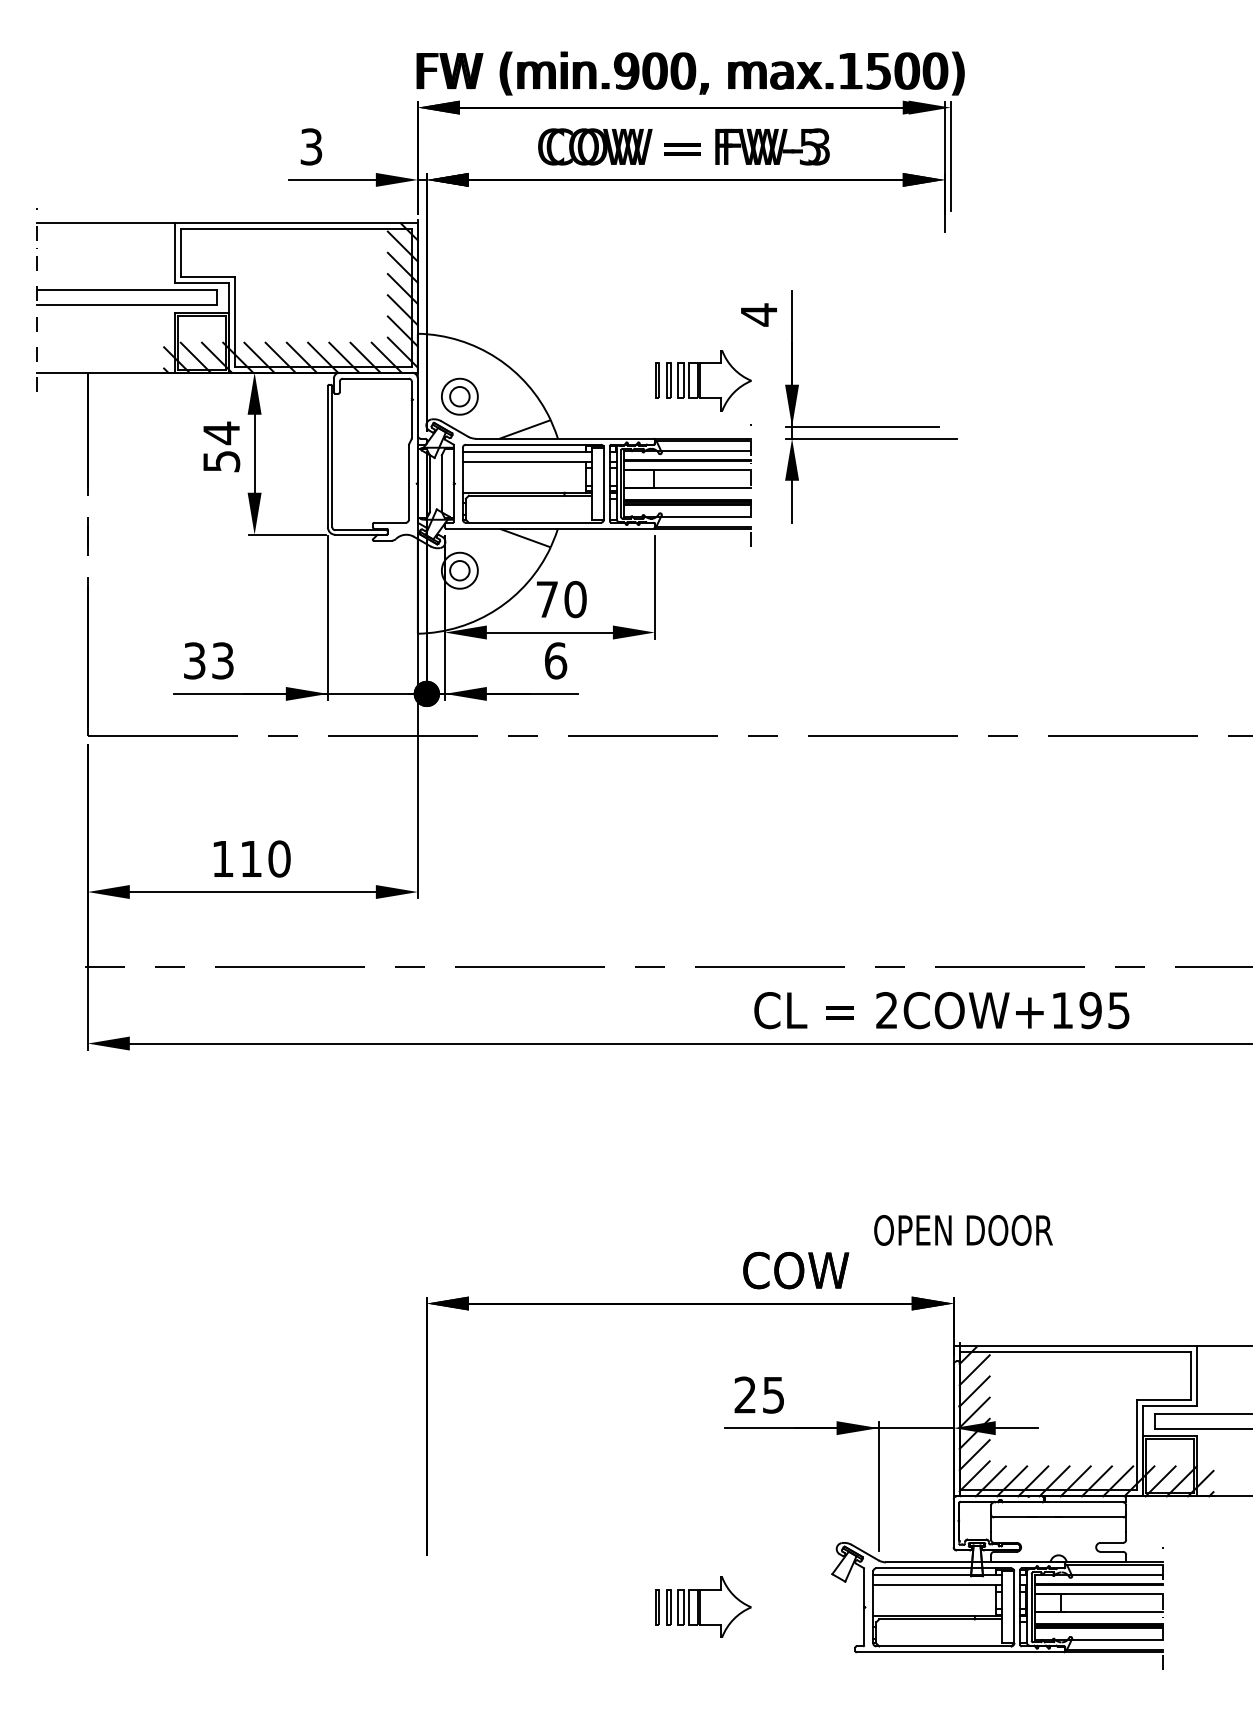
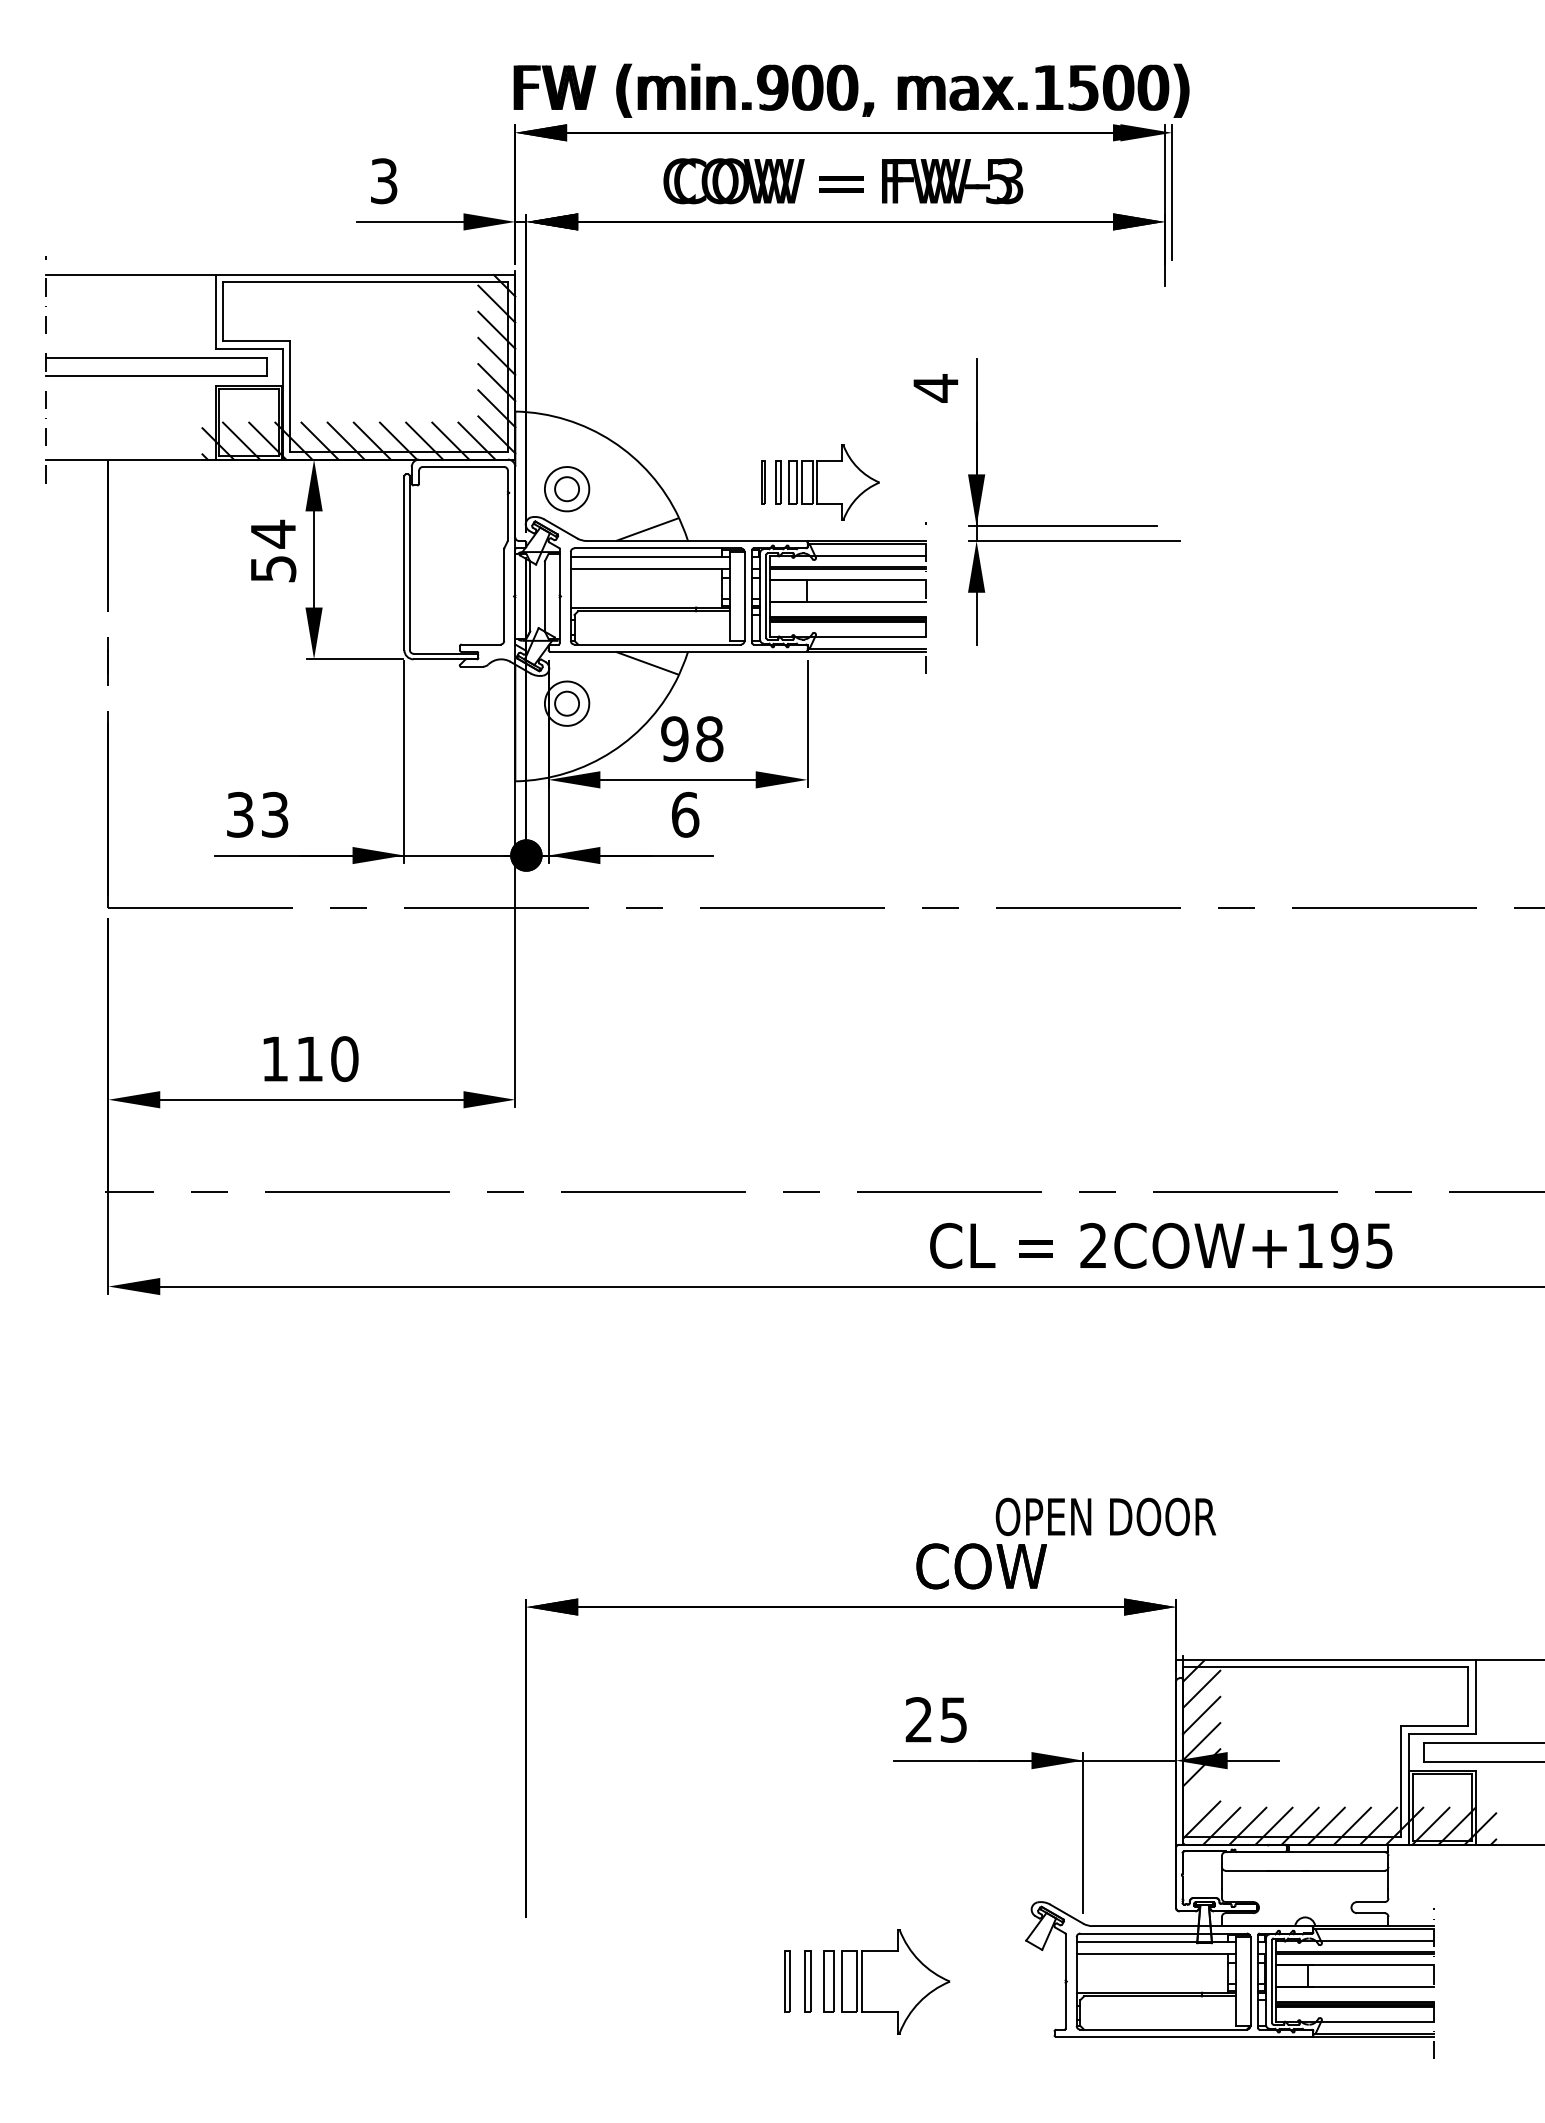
part: (703, 380) -> (820, 482), moved
text: (561, 599) -> (692, 739), 70 -> 98
text: (963, 1230) -> (1105, 1516), moved
line: (974, 1454) -> (1201, 1793), removed
part: (703, 1607) -> (867, 1981), size x1.4

